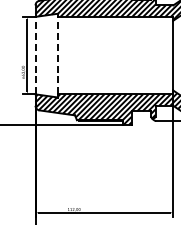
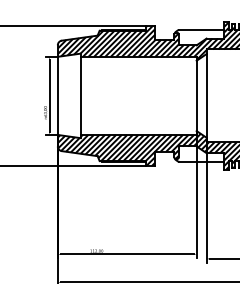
line: (35, 55) -> (57, 95), dashed -> solid
line: (58, 55) -> (80, 95), dashed -> solid

